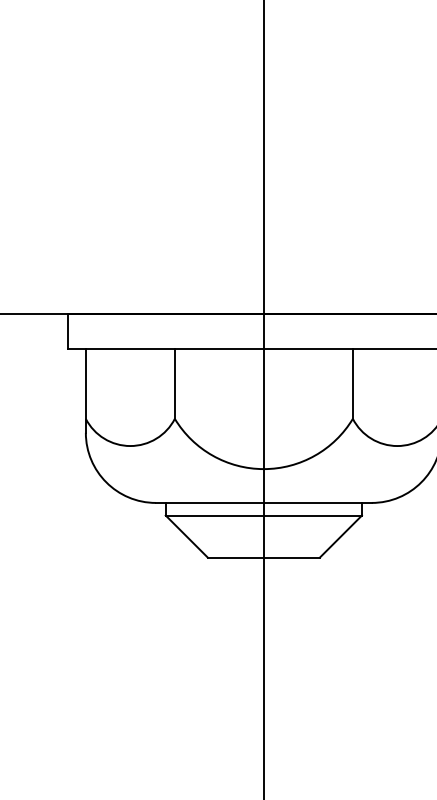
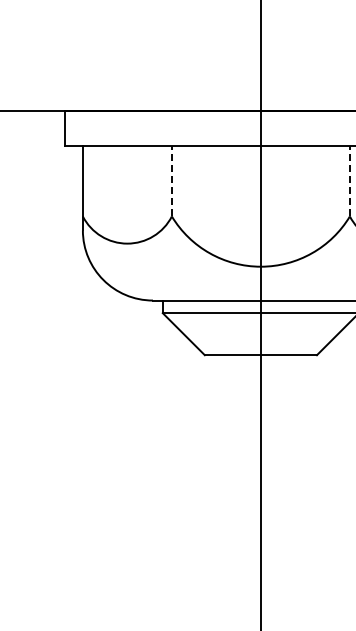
line: (174, 383) -> (171, 181), solid -> dashed
line: (352, 383) -> (349, 181), solid -> dashed

